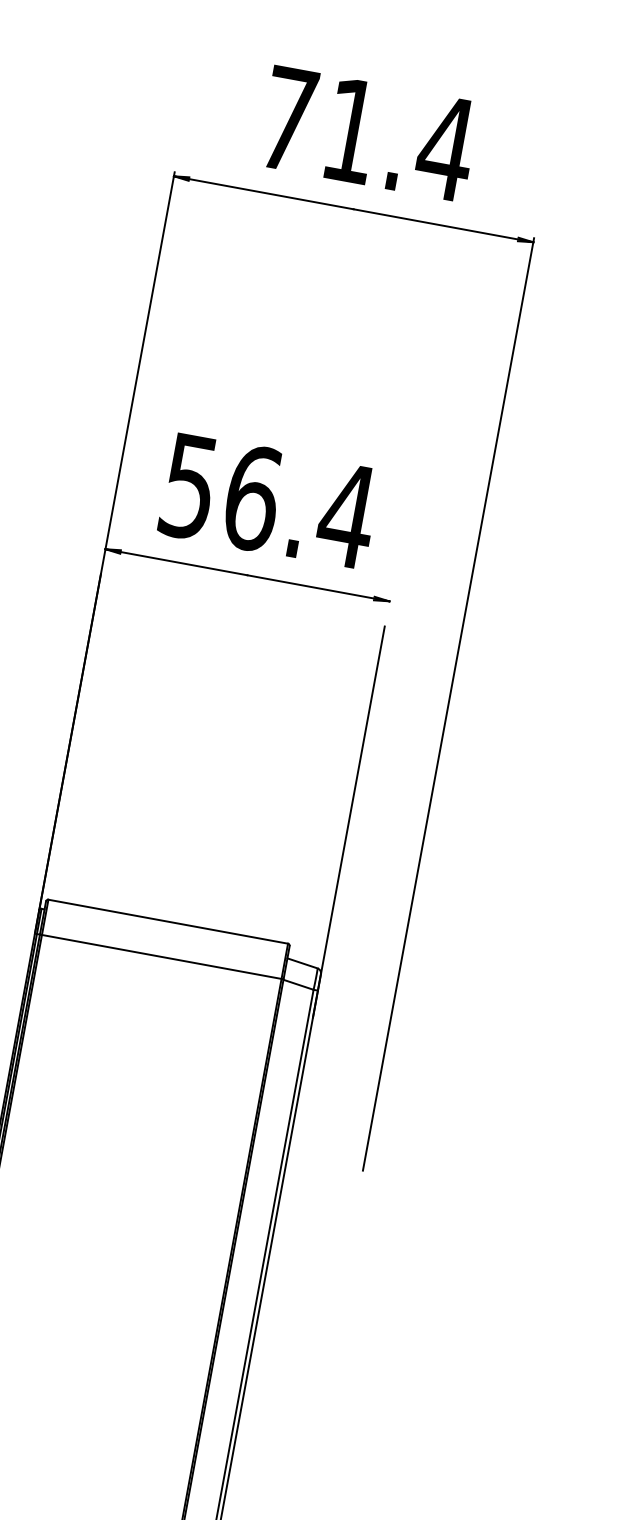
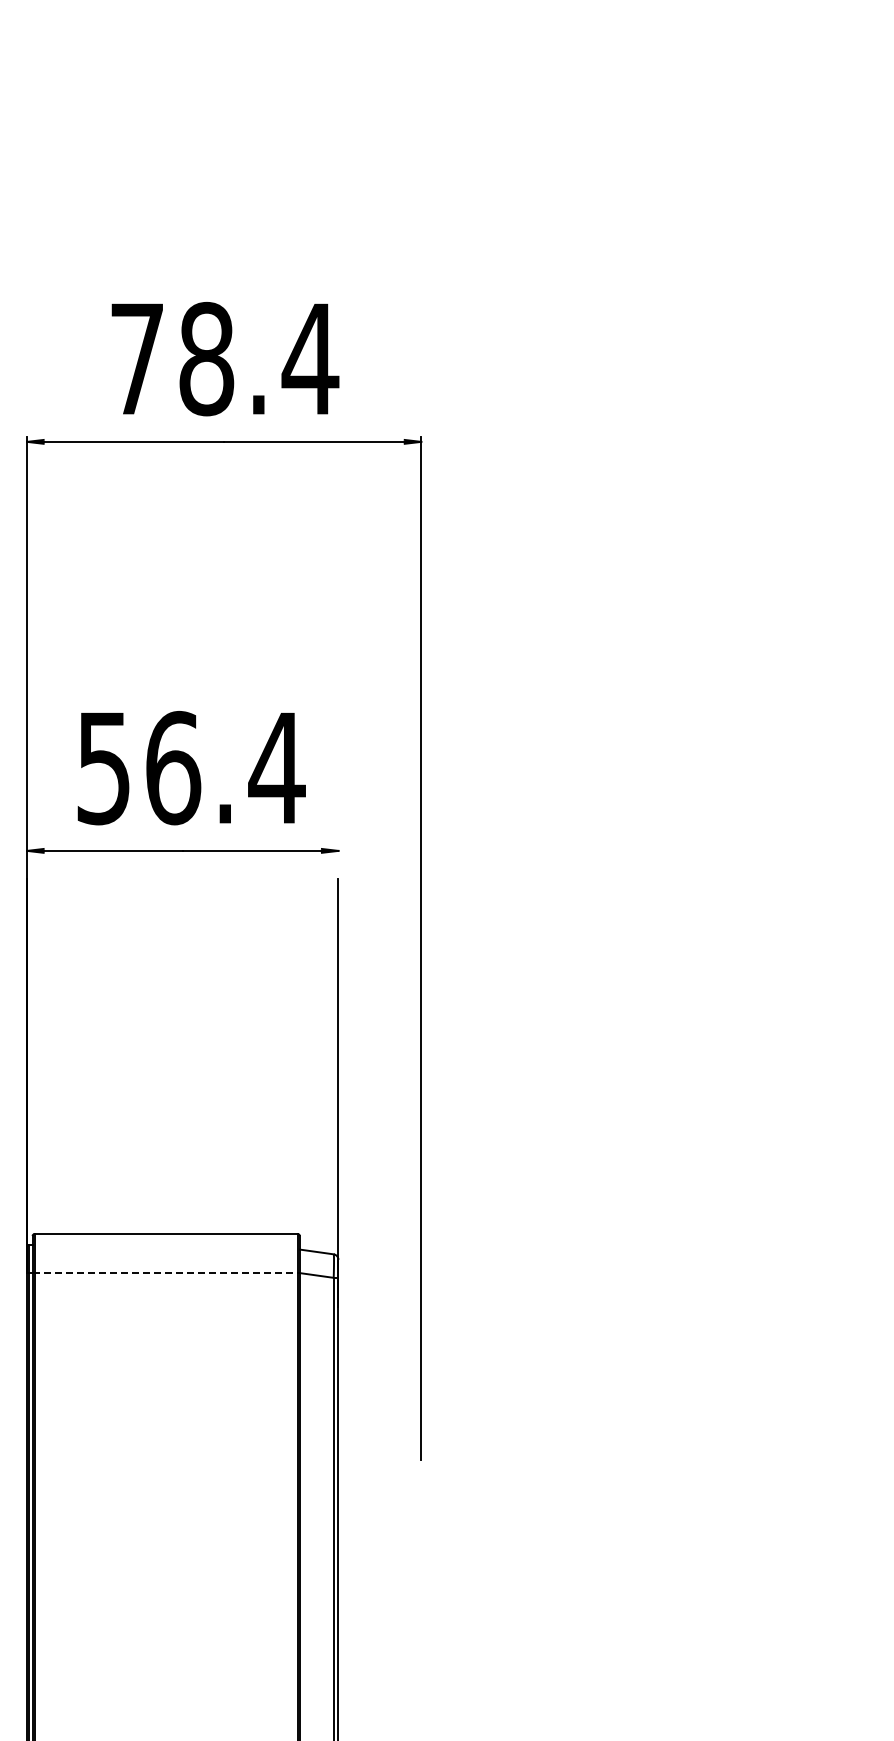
text: (351, 130) -> (206, 358), 71.4 -> 78.4
line: (162, 956) -> (166, 1272), solid -> dashed

